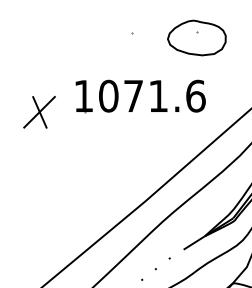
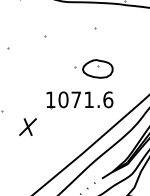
part: (196, 37) -> (97, 68), moved
part: (38, 111) -> (27, 126), moved

